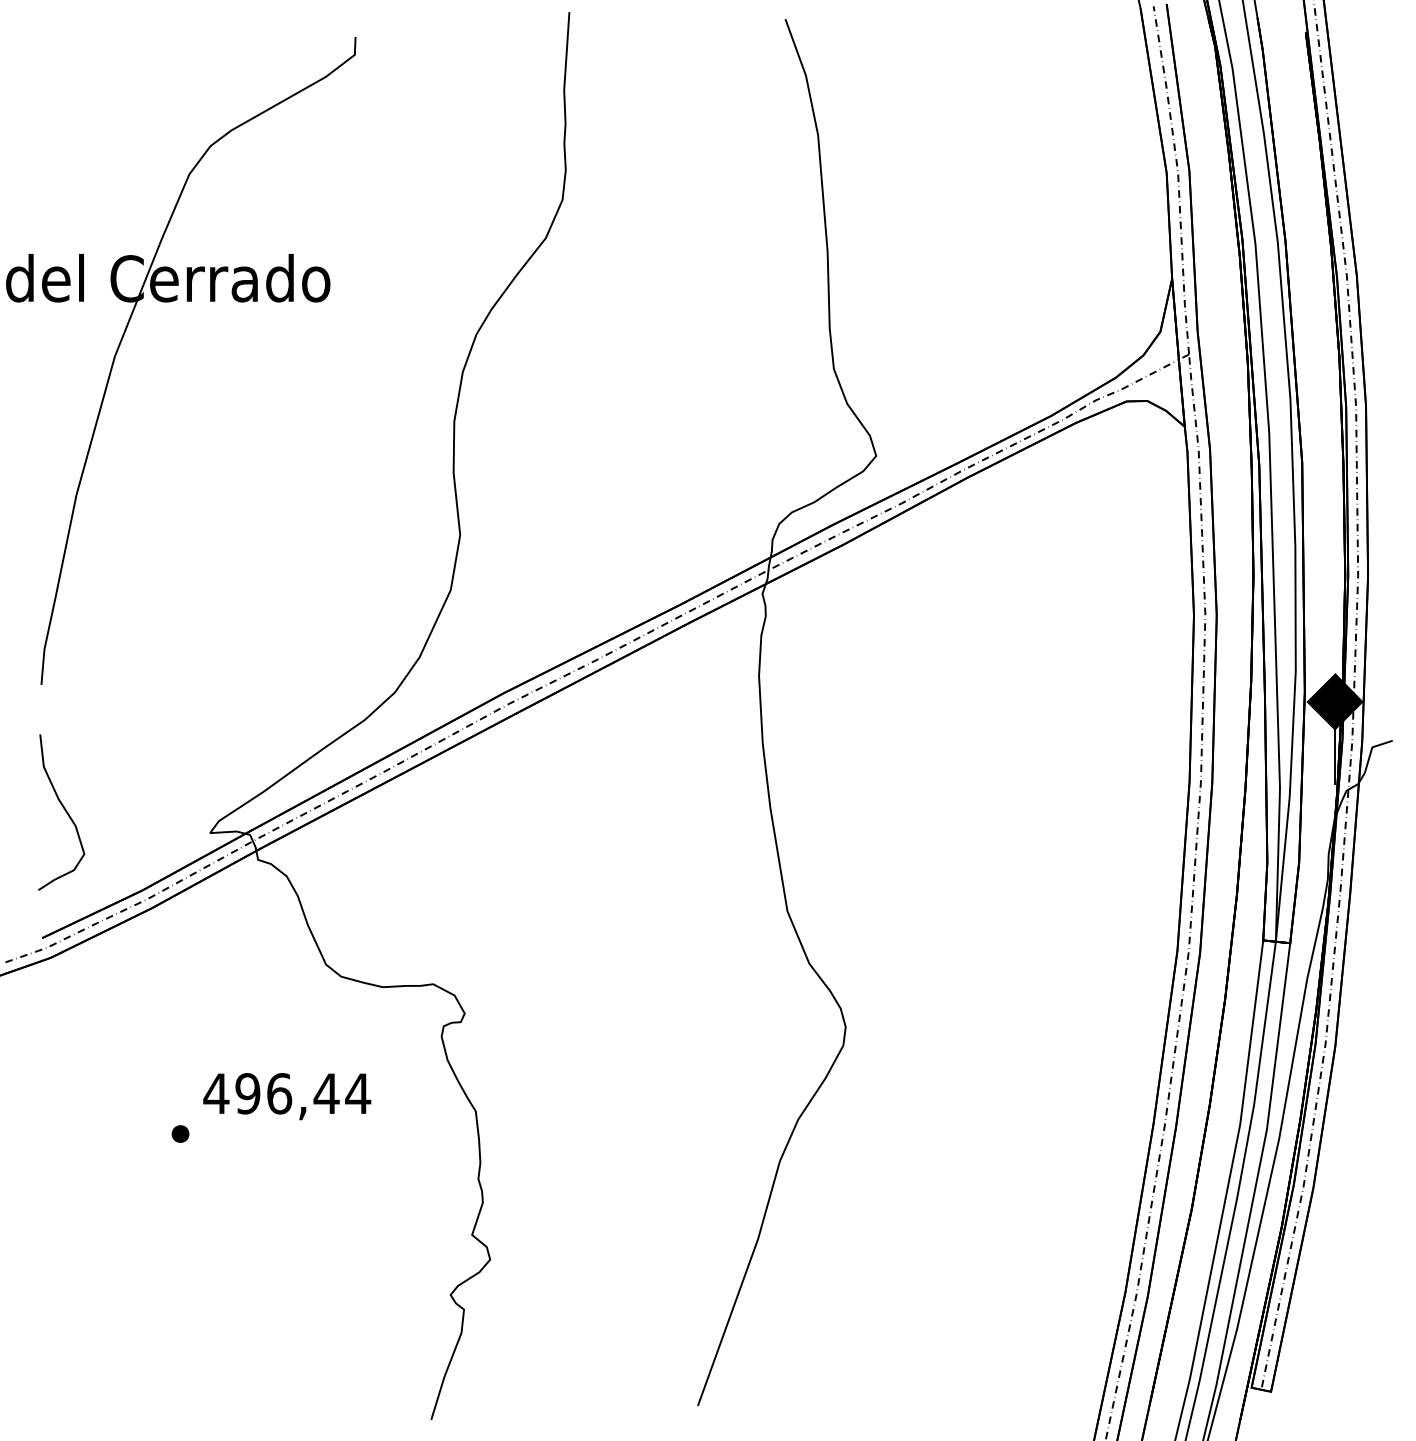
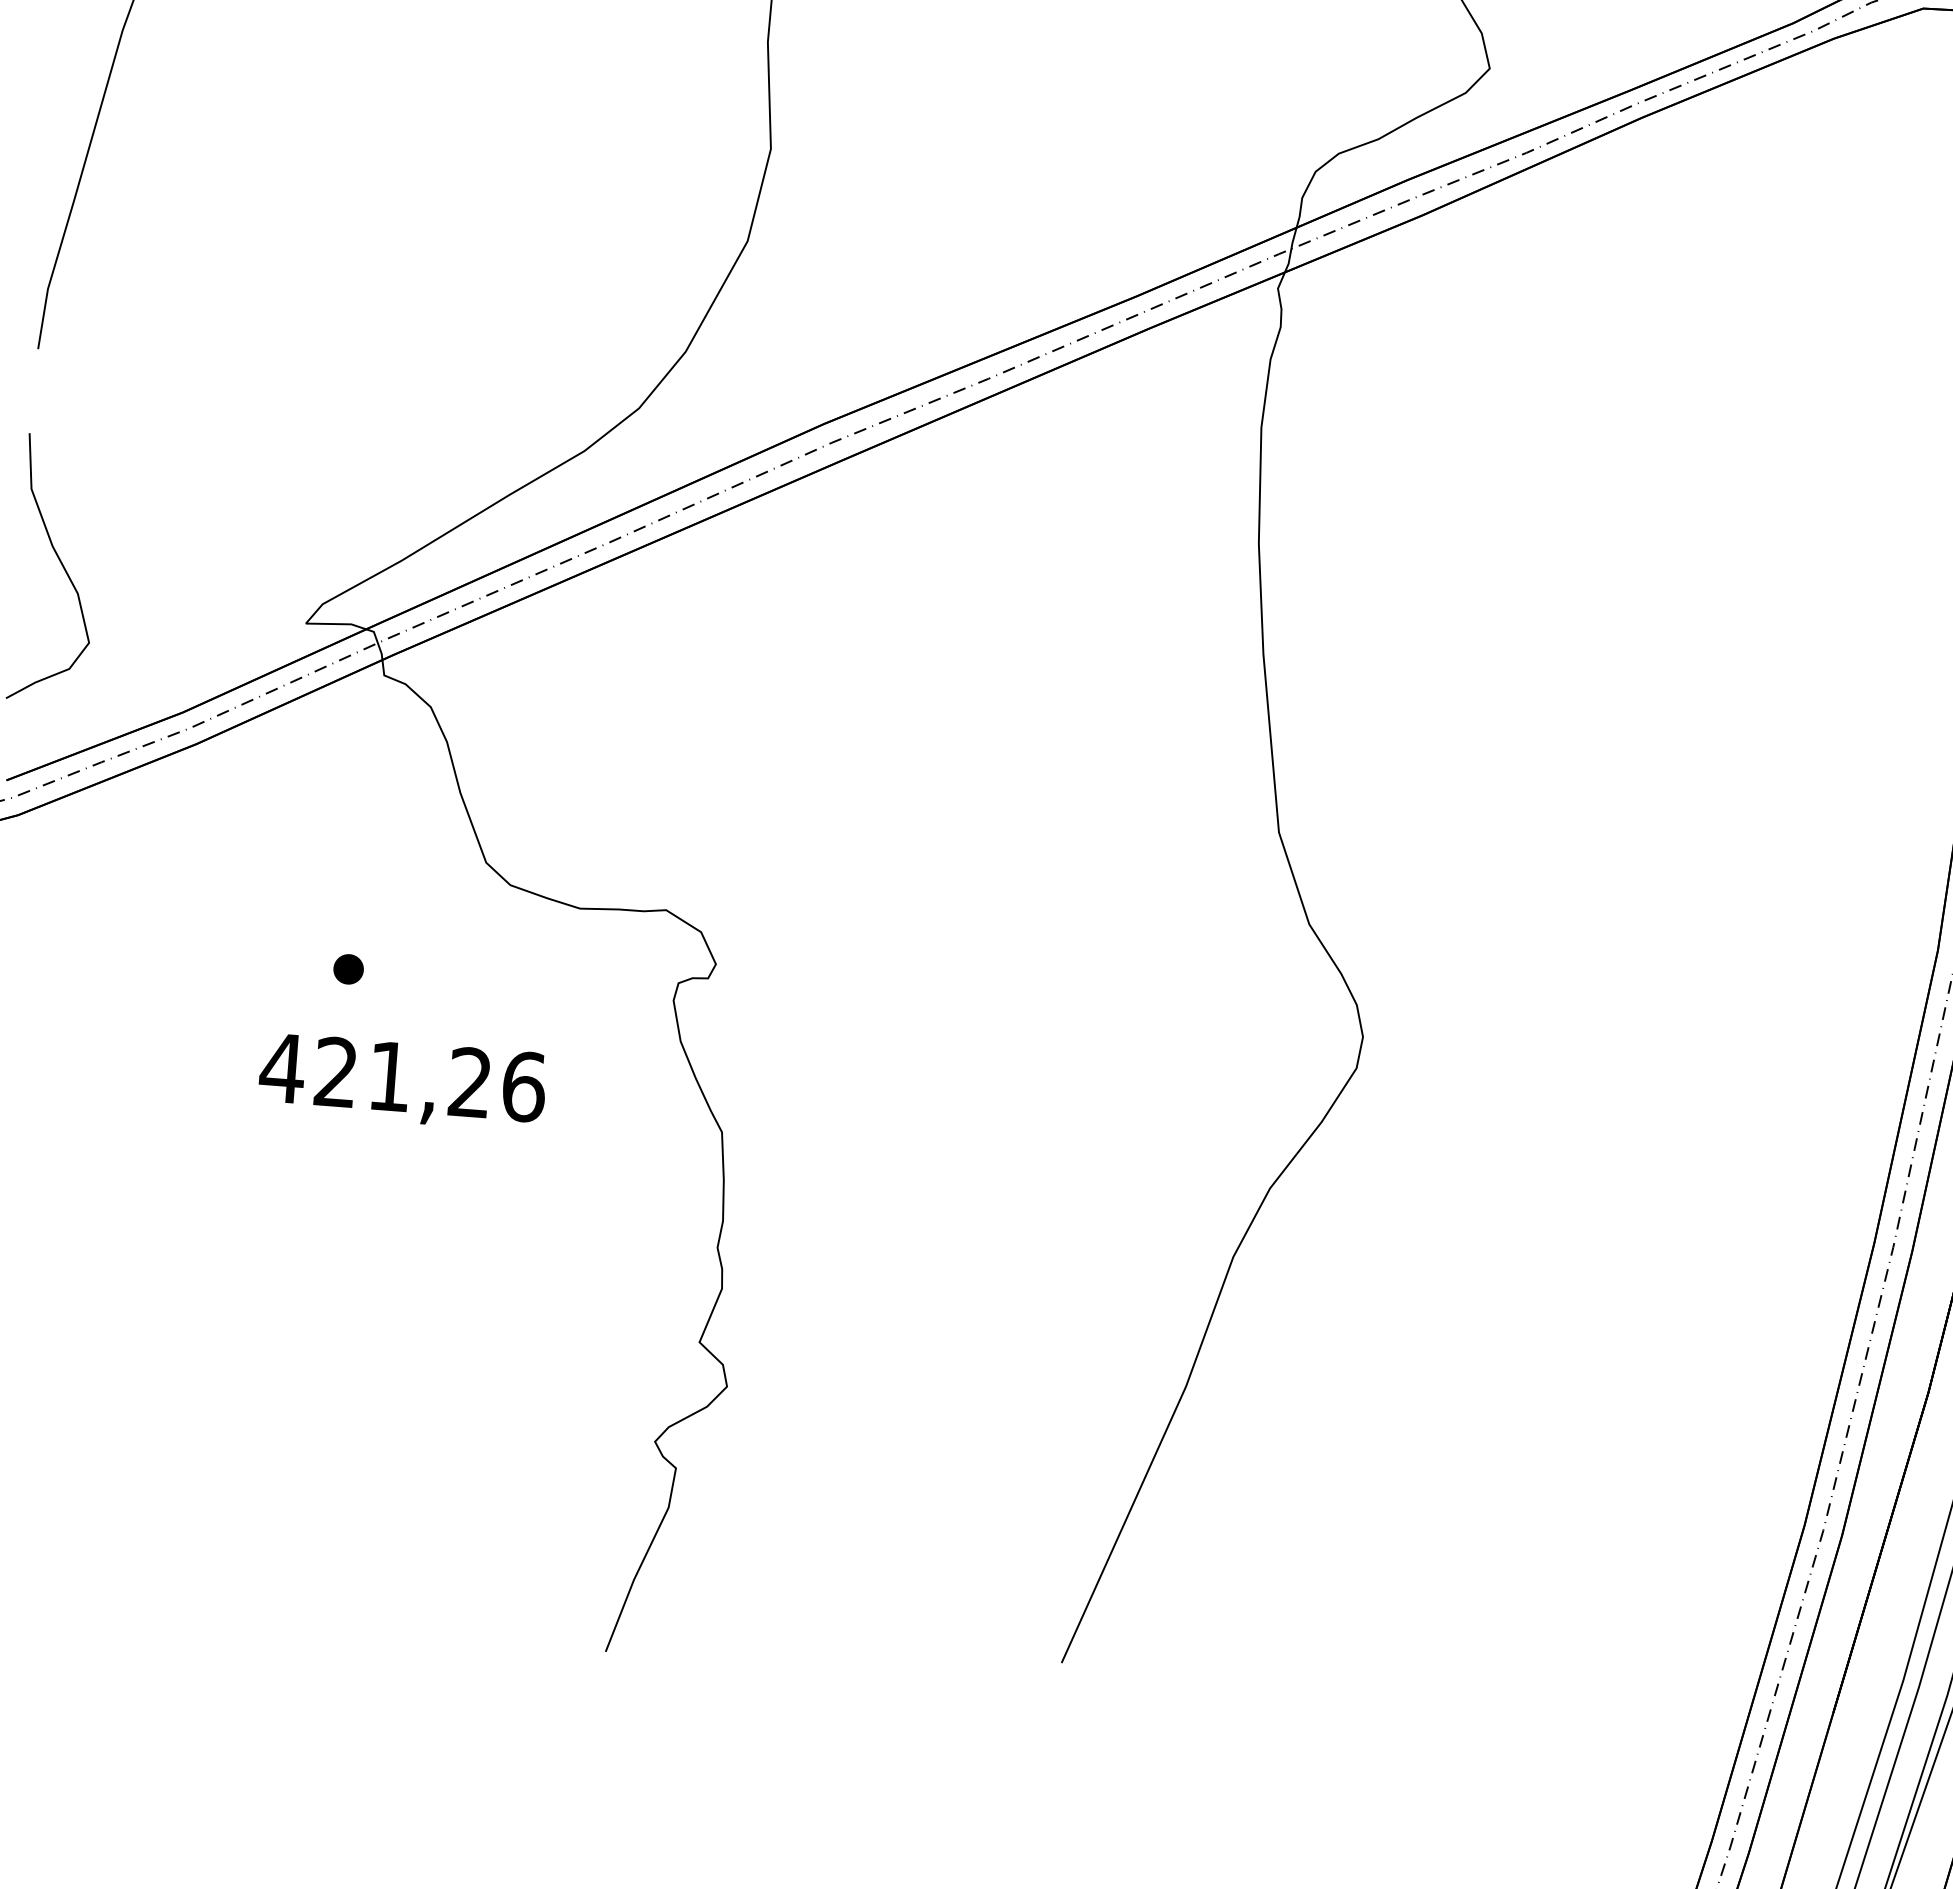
text: (303, 1093) -> (430, 1079), 496,44 -> 421,26
part: (180, 1133) -> (348, 968), moved

